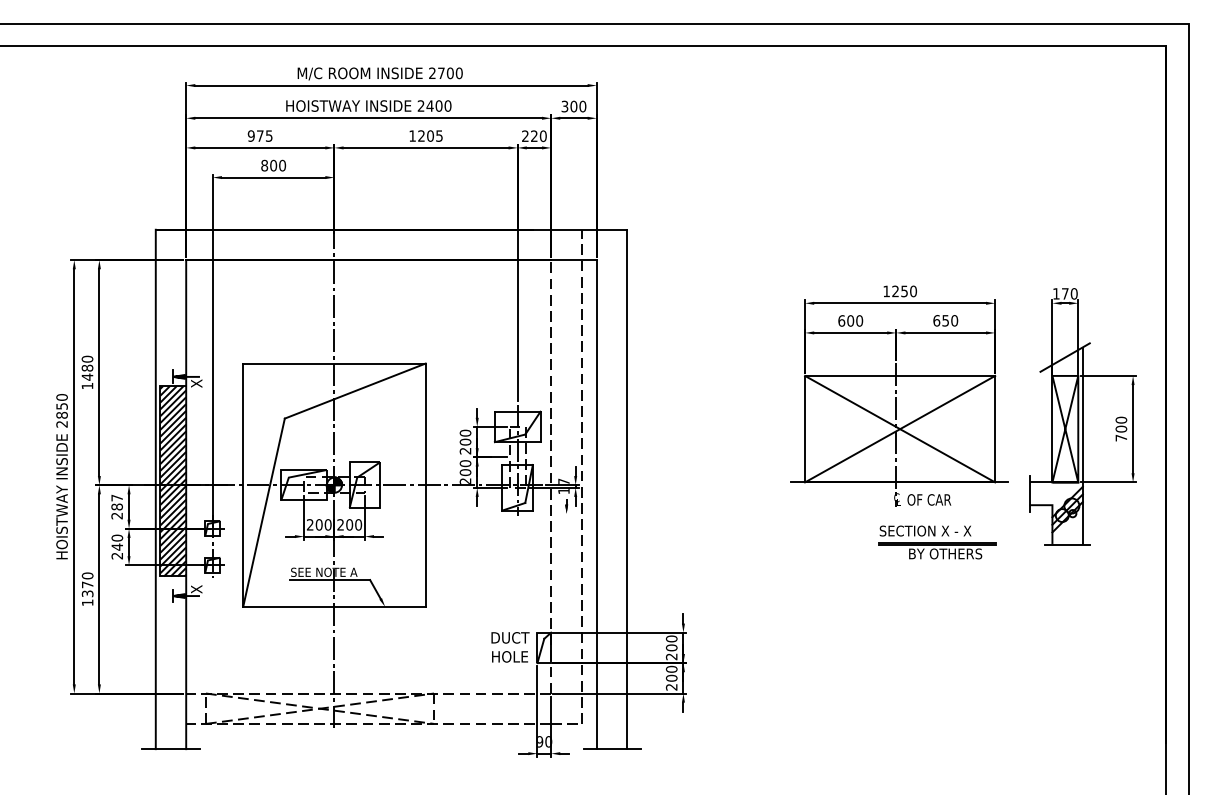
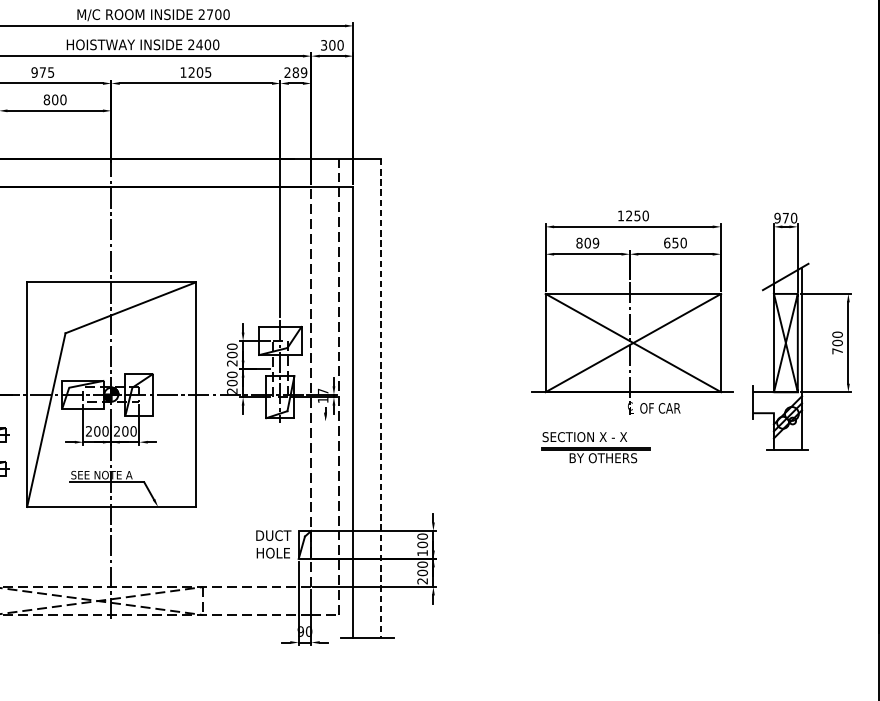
text: (538, 136) -> (299, 72), 220 -> 289
text: (1055, 293) -> (776, 217), 170 -> 970
text: (850, 320) -> (587, 242), 600 -> 809
line: (627, 489) -> (381, 398), solid -> dashed
part: (937, 542) -> (595, 447), moved
text: (671, 656) -> (422, 552), 200 -> 100

